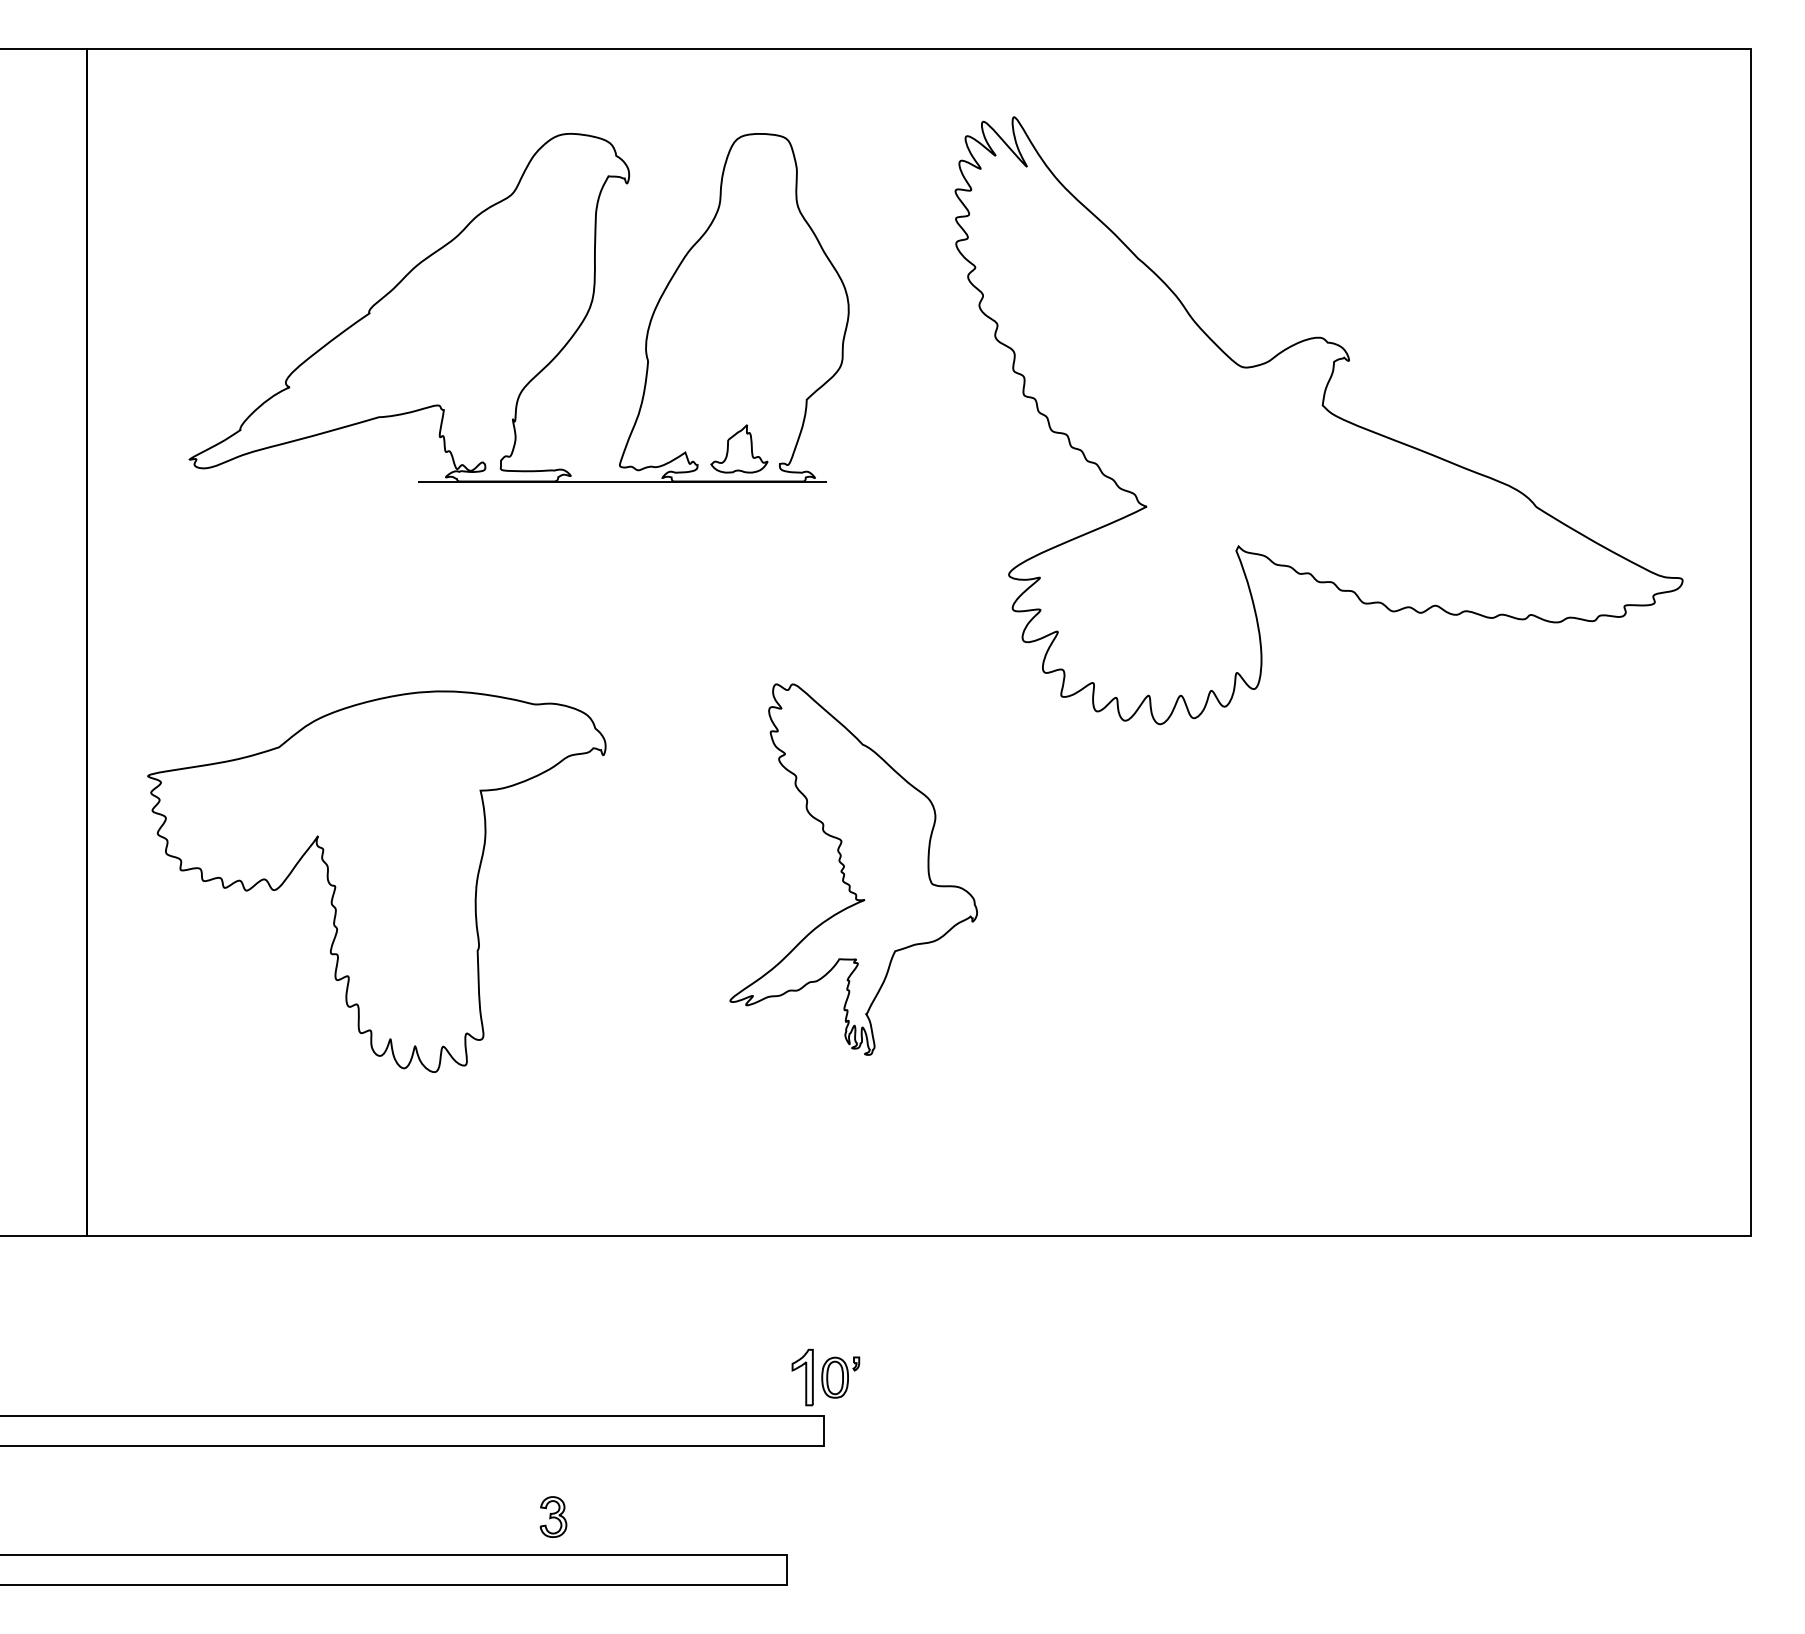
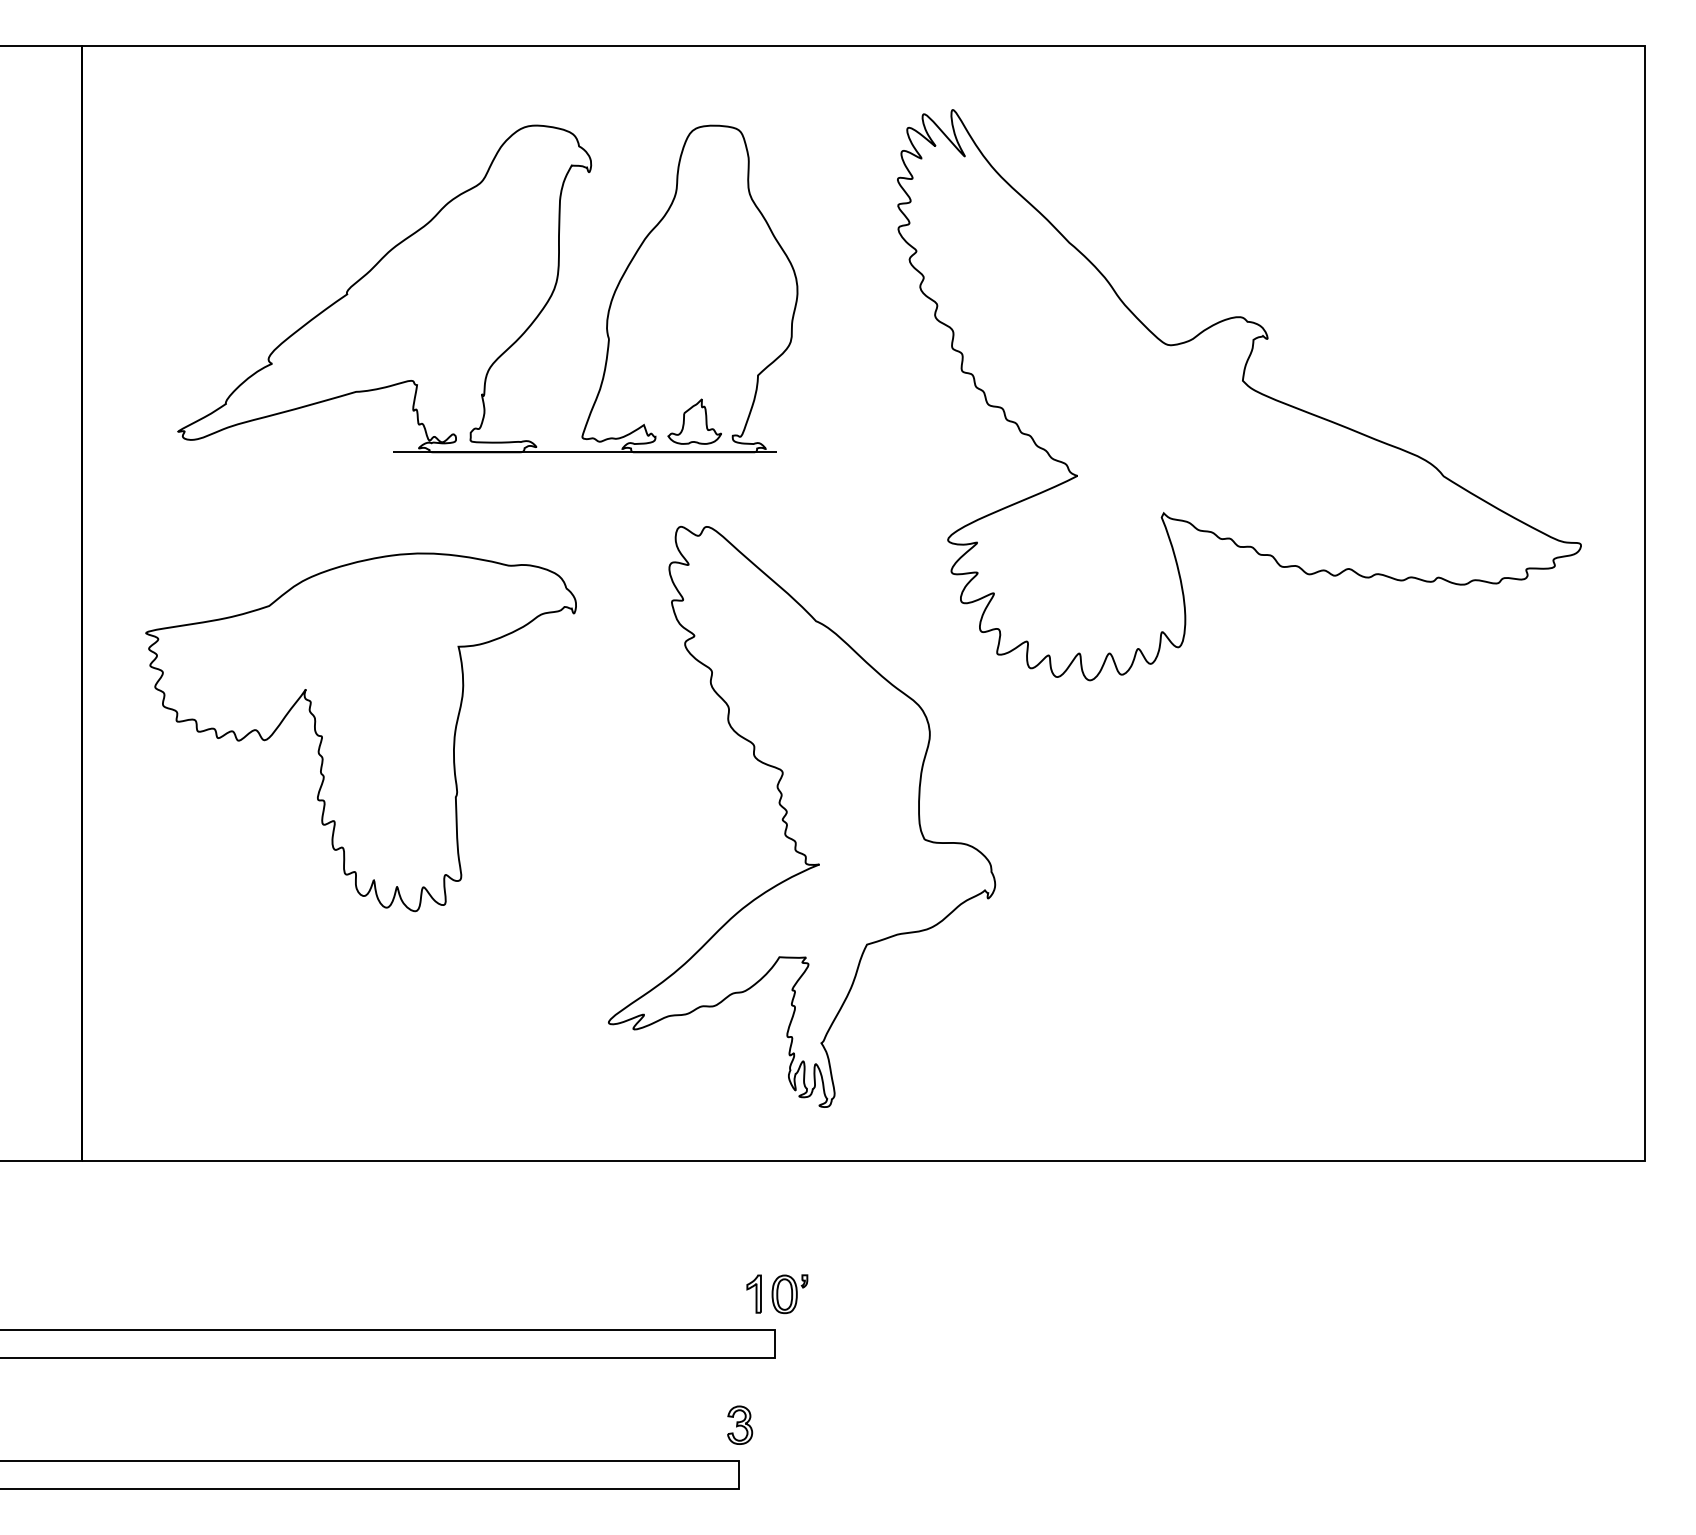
part: (854, 869) -> (802, 816), size x1.67
part: (376, 881) -> (360, 732), moved
part: (801, 1376) -> (753, 1293), size x0.71
part: (553, 1516) -> (740, 1424), moved

